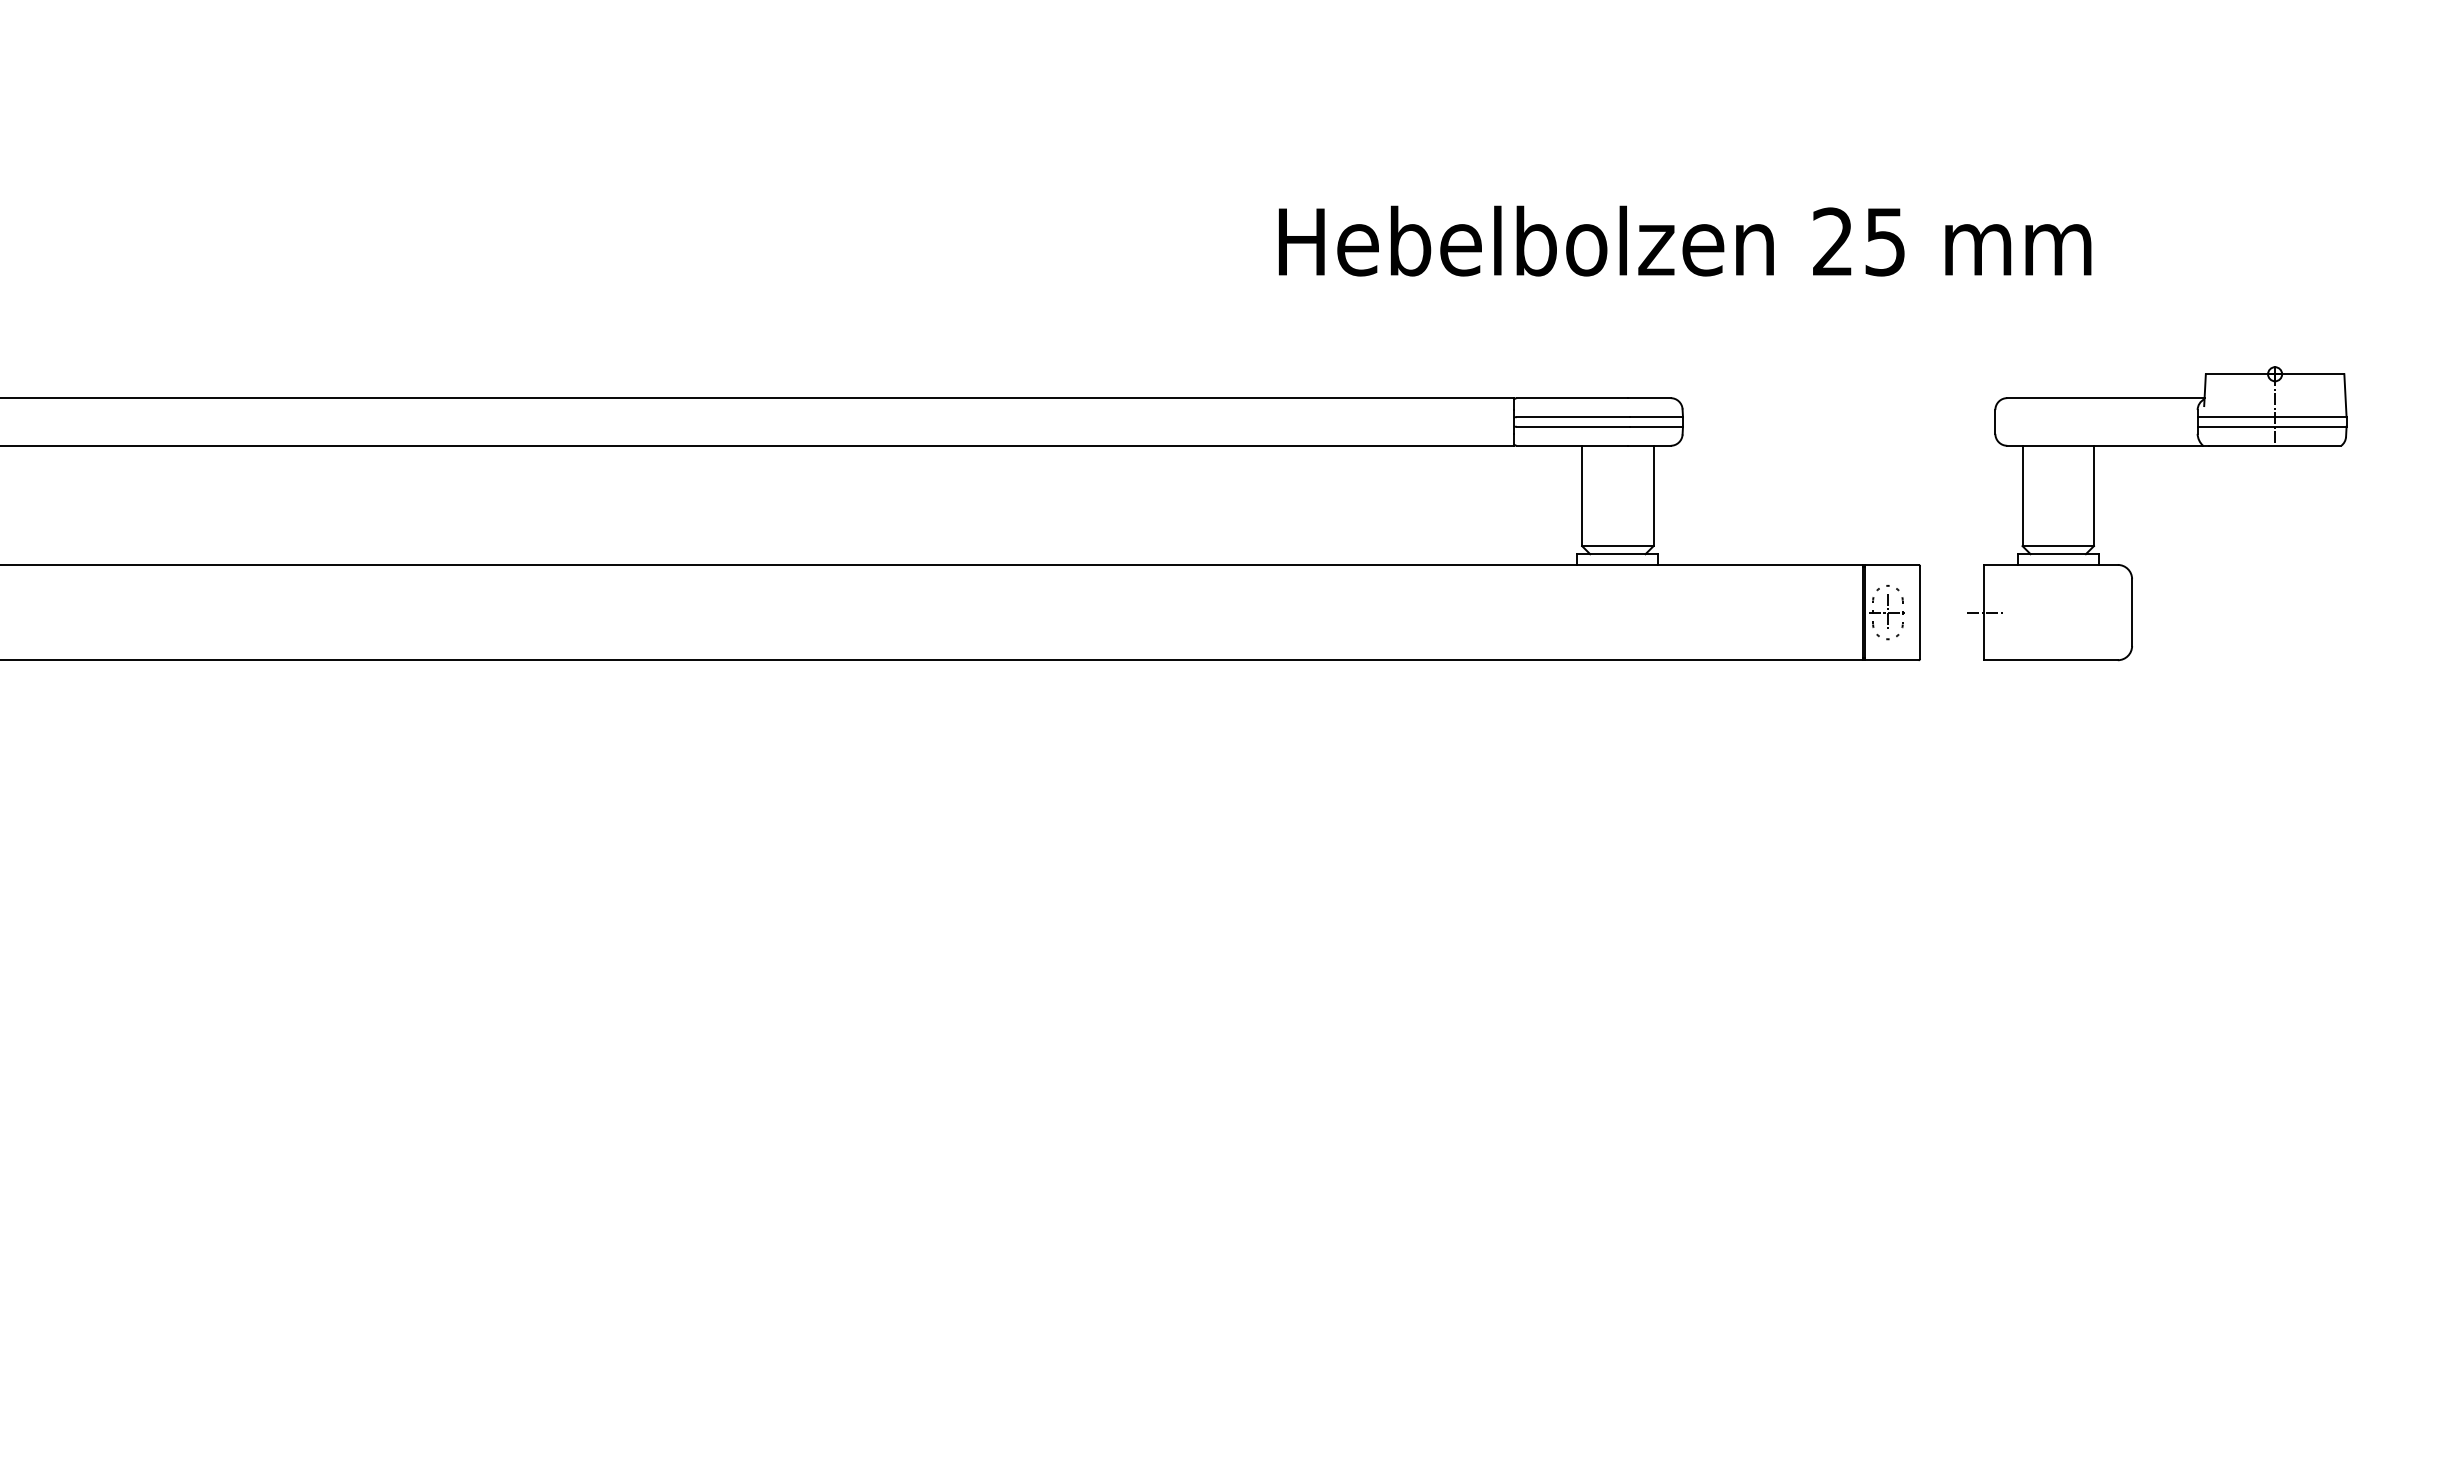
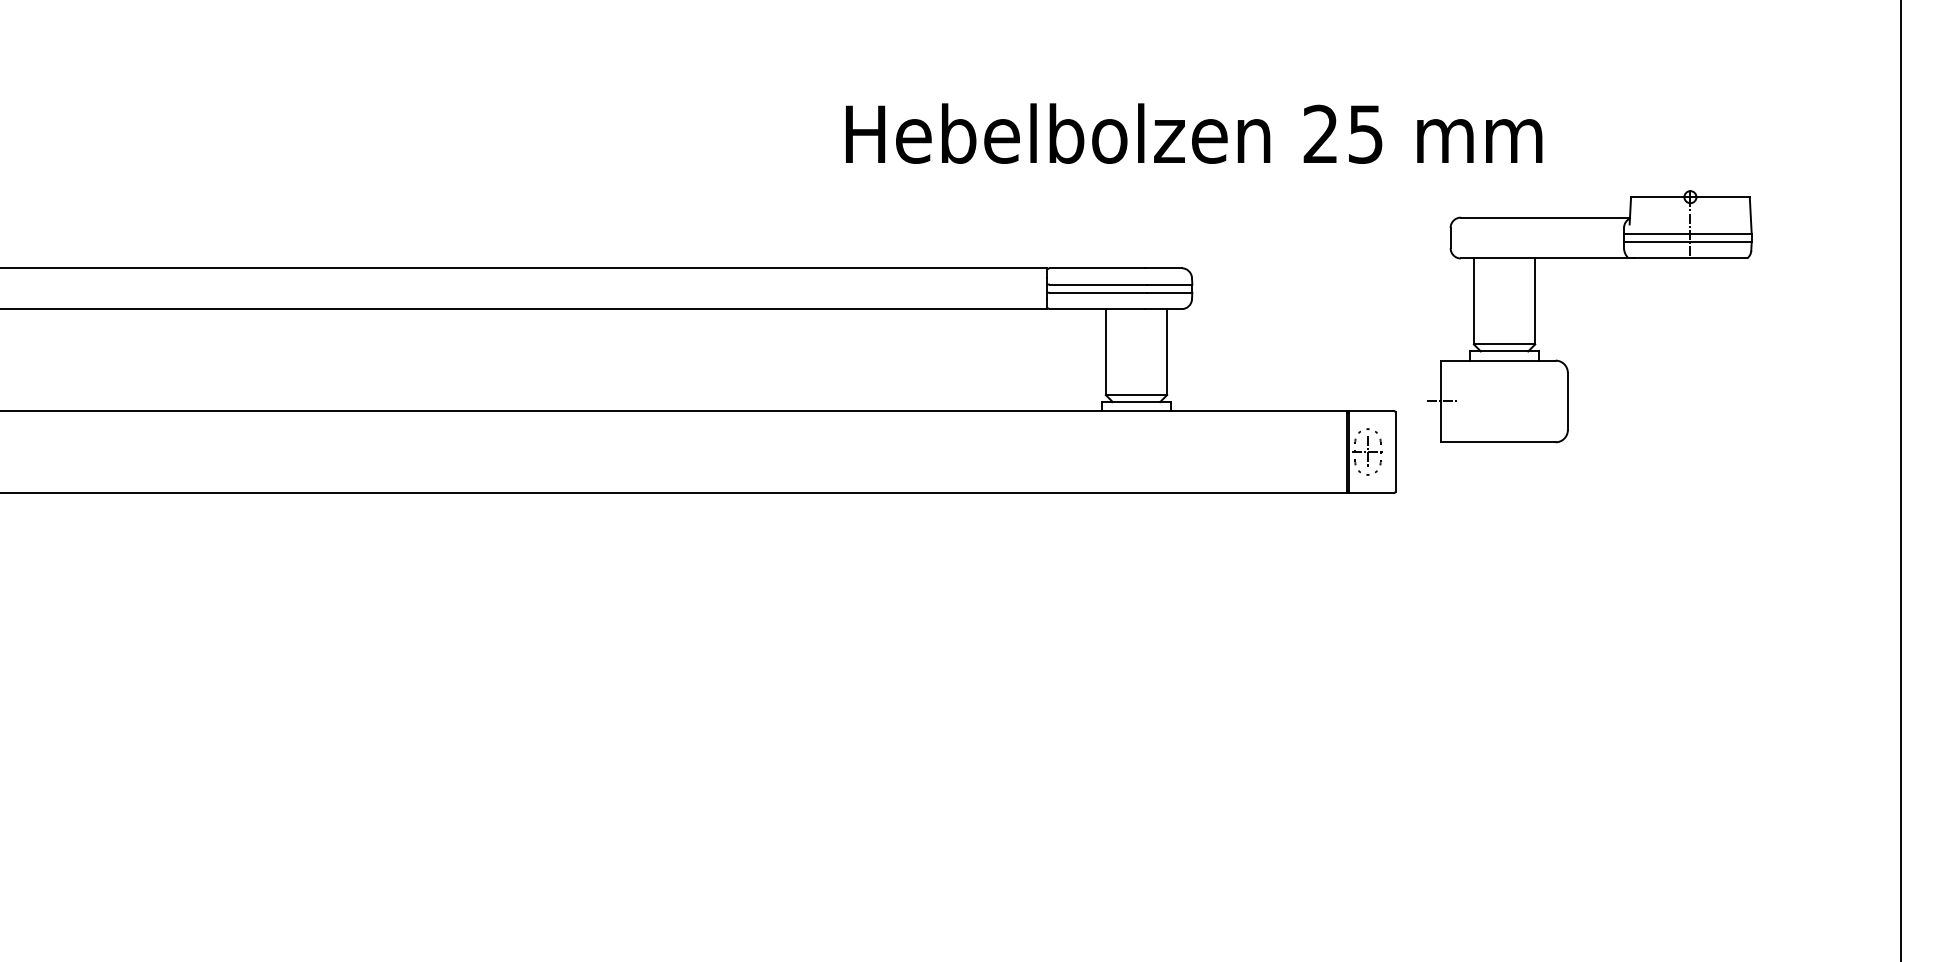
part: (2126, 566) -> (1563, 361), moved

